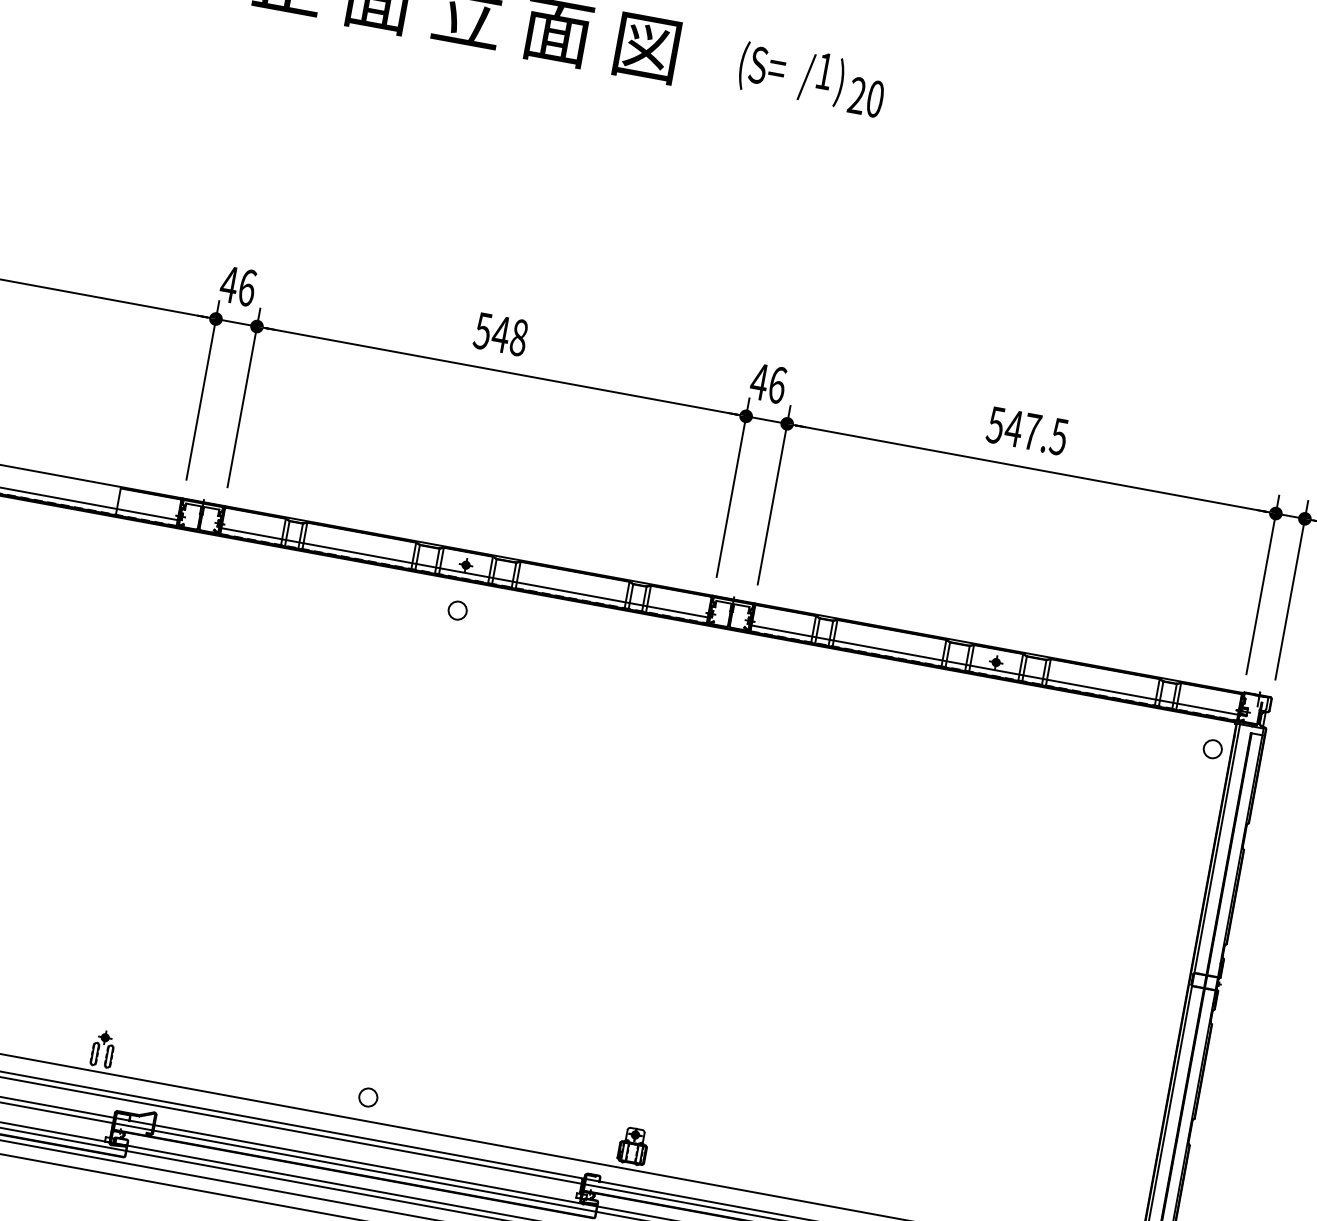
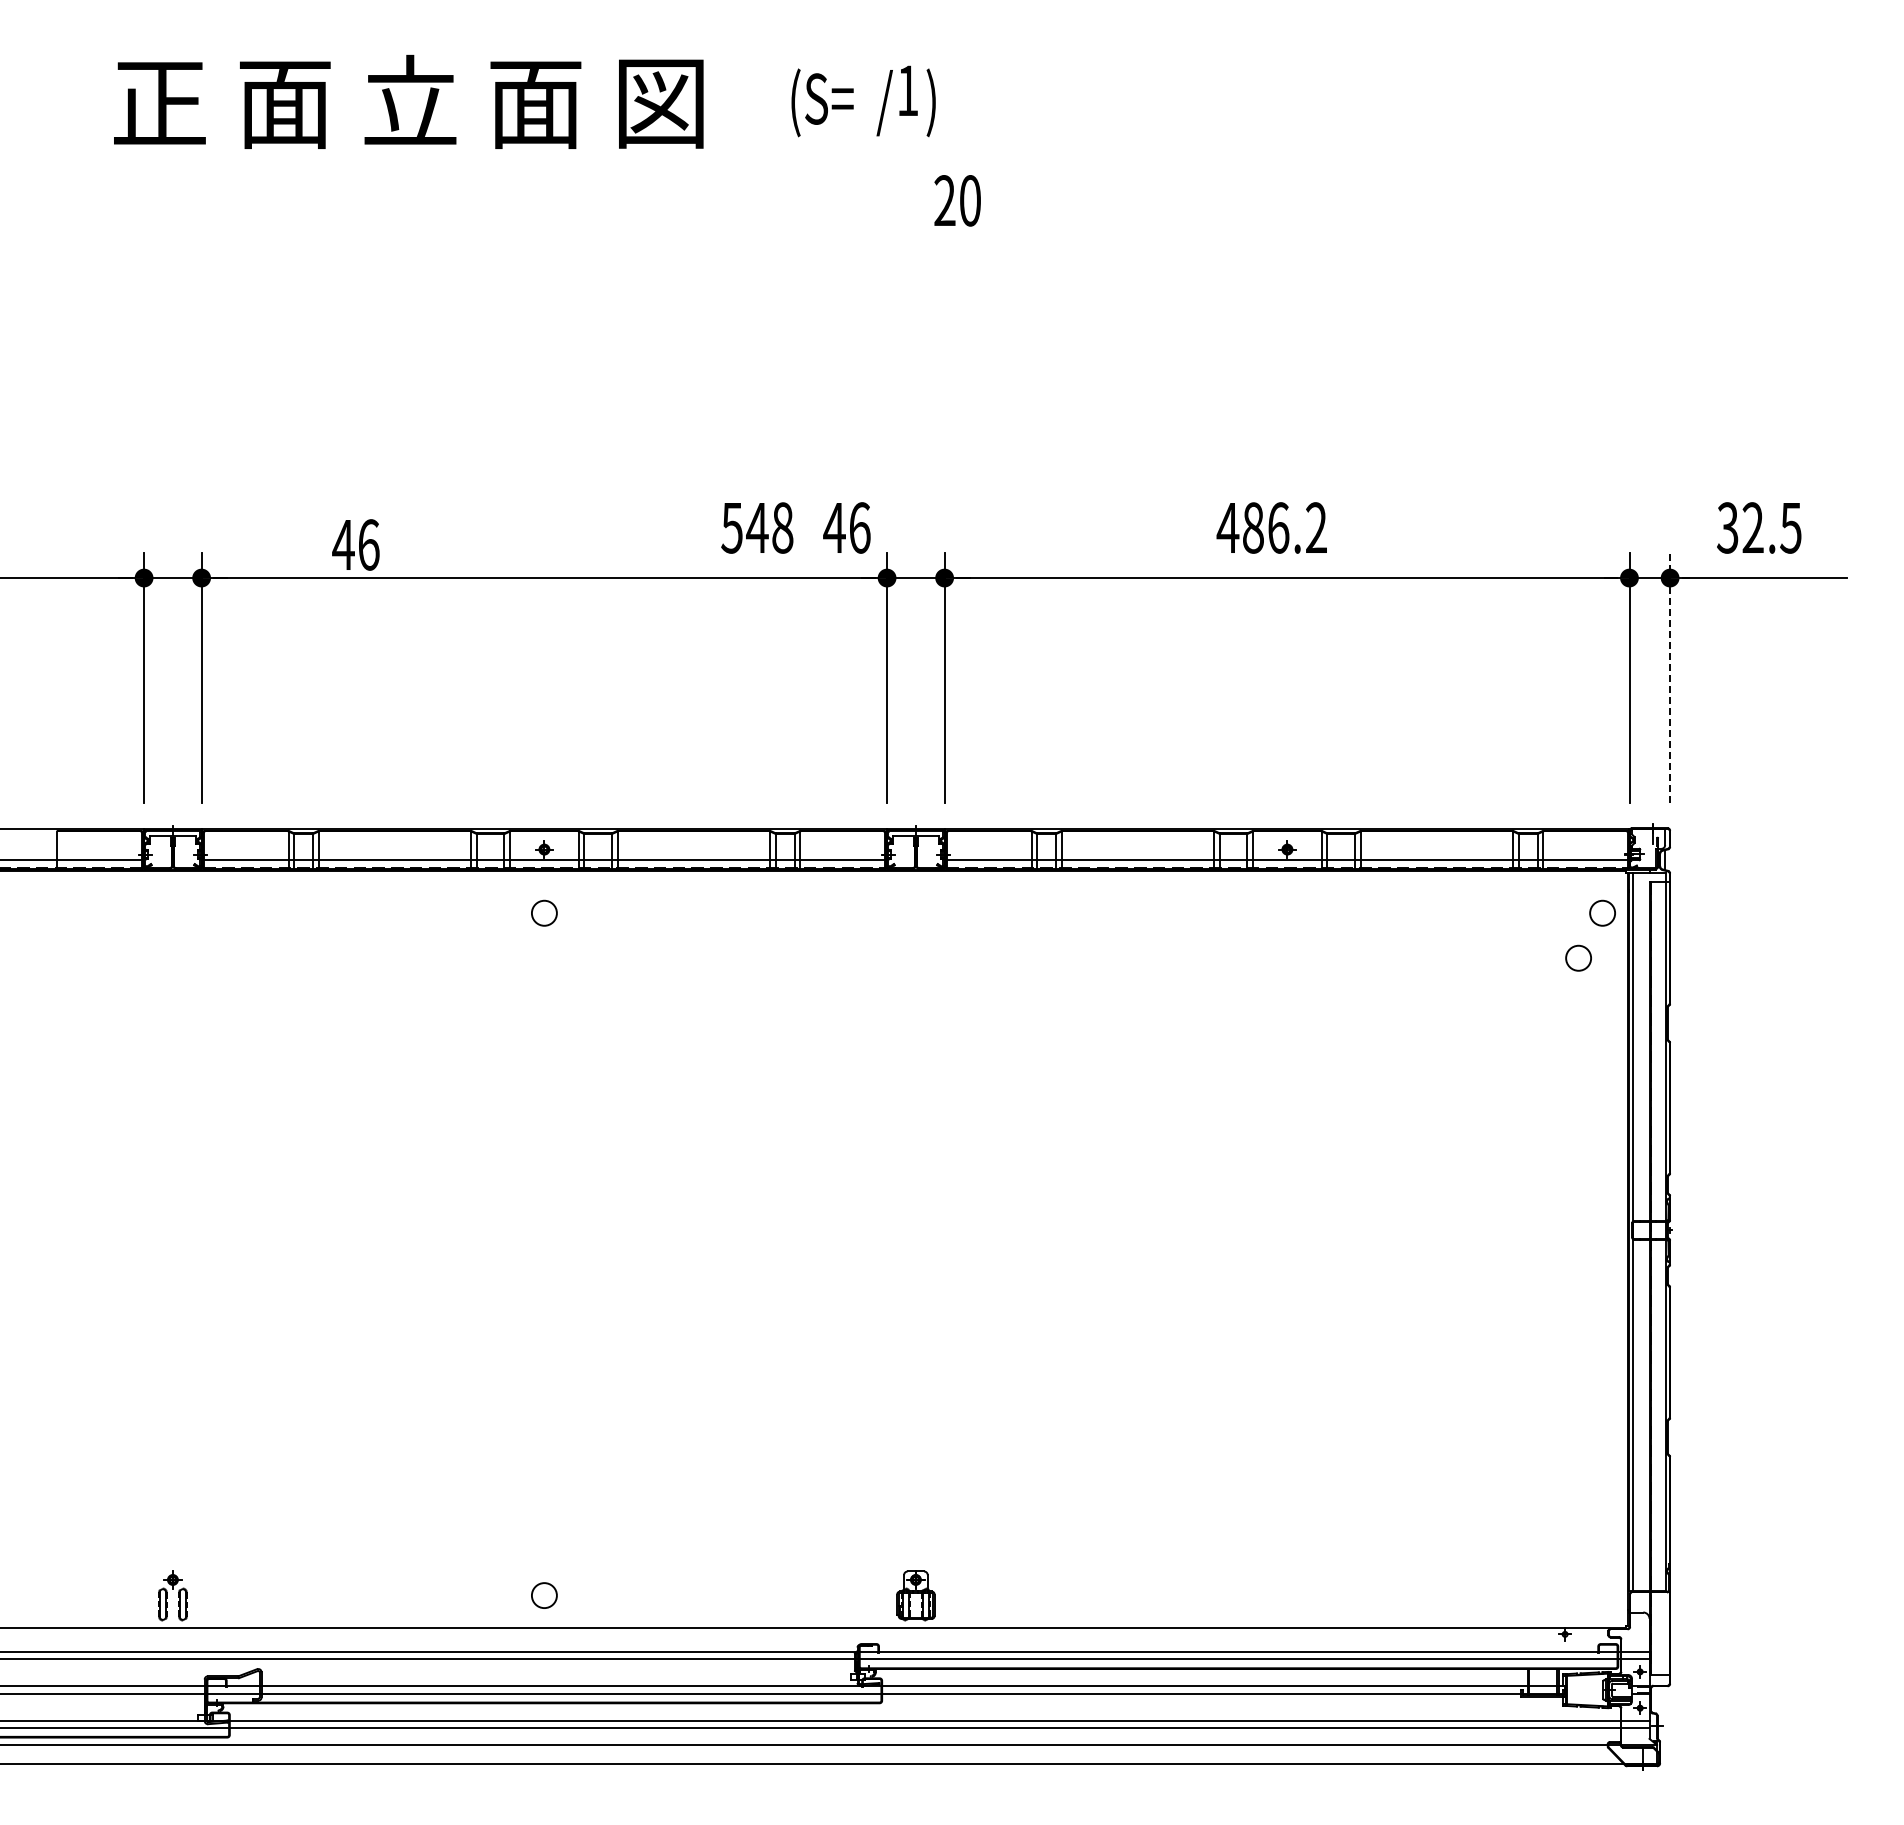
text: (866, 97) -> (957, 200), moved
text: (237, 285) -> (355, 544), moved
text: (501, 334) -> (757, 527), moved
text: (768, 383) -> (846, 527), moved
text: (1027, 430) -> (1271, 527), 547.5 -> 486.2
line: (1292, 589) -> (1670, 677), solid -> dashed
circle: (1189, 777) -> (1578, 957), added

